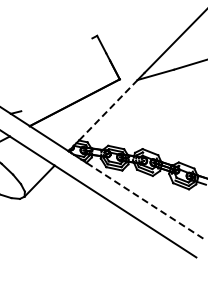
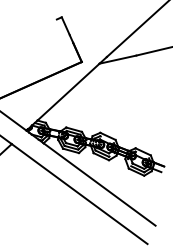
line: (108, 110) -> (68, 92), dashed -> solid
line: (144, 200) -> (99, 184), dashed -> solid

